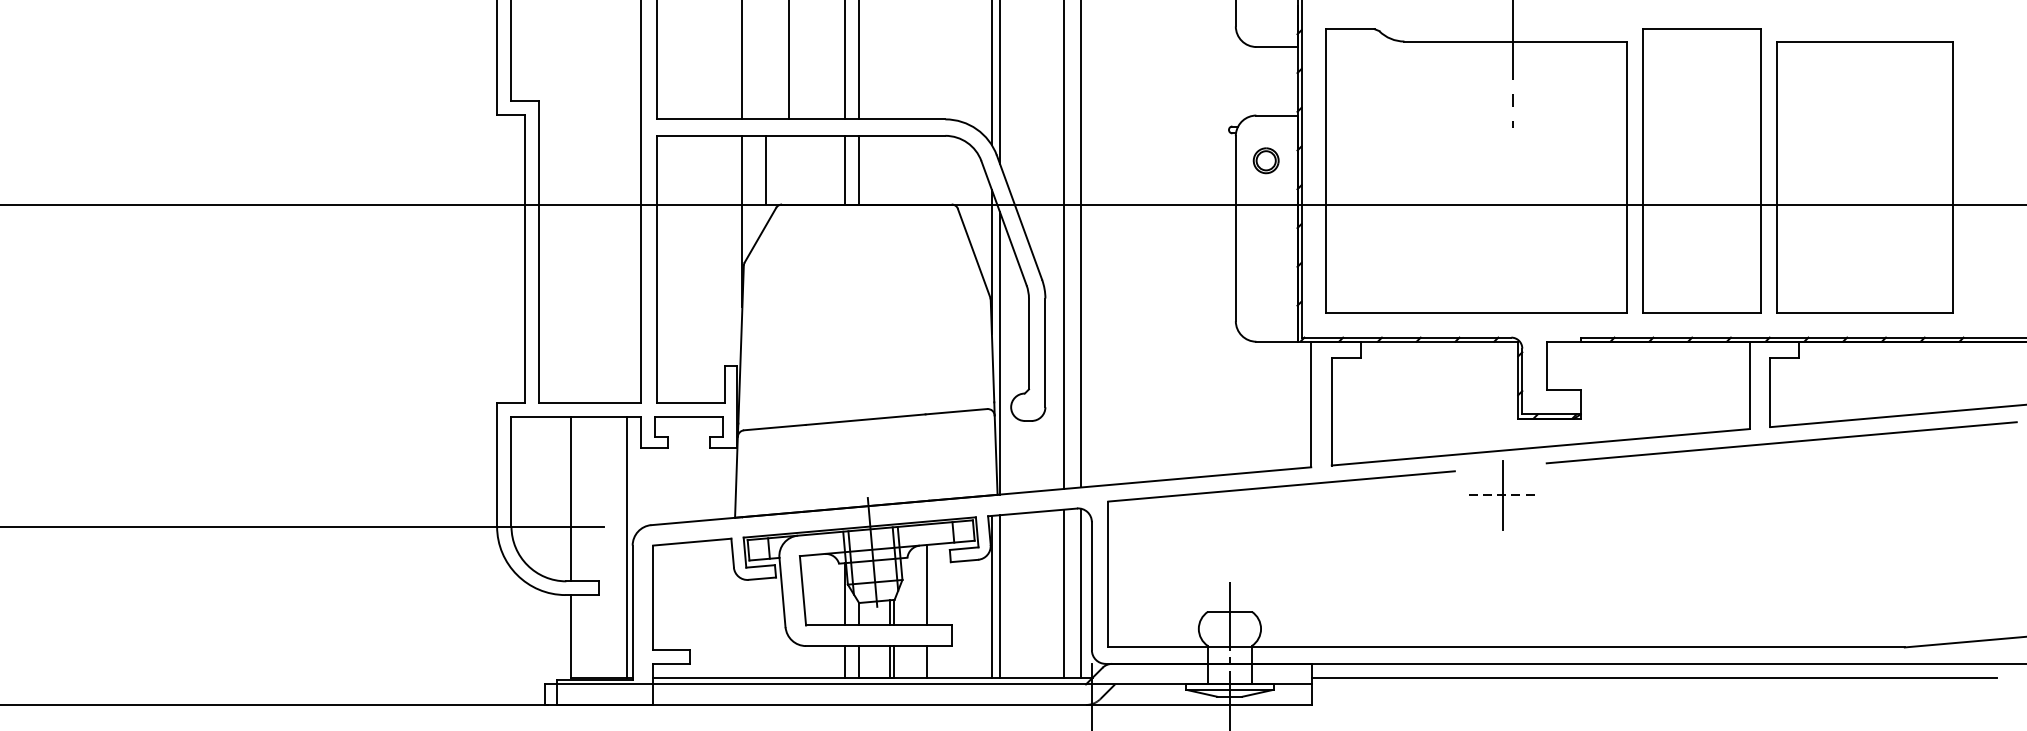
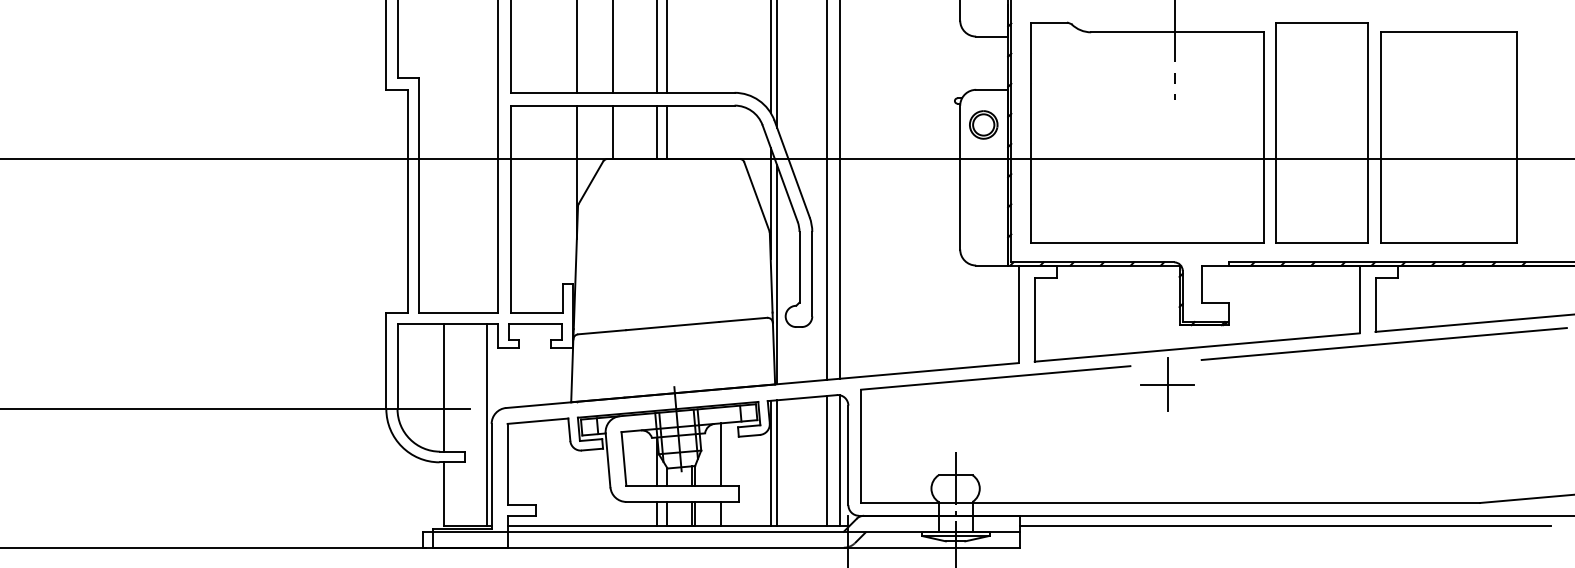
part: (1265, 160) -> (983, 124), size x1.43
line: (766, 169) -> (613, 131), moved
line: (1502, 494) -> (1167, 384), dashed -> solid

